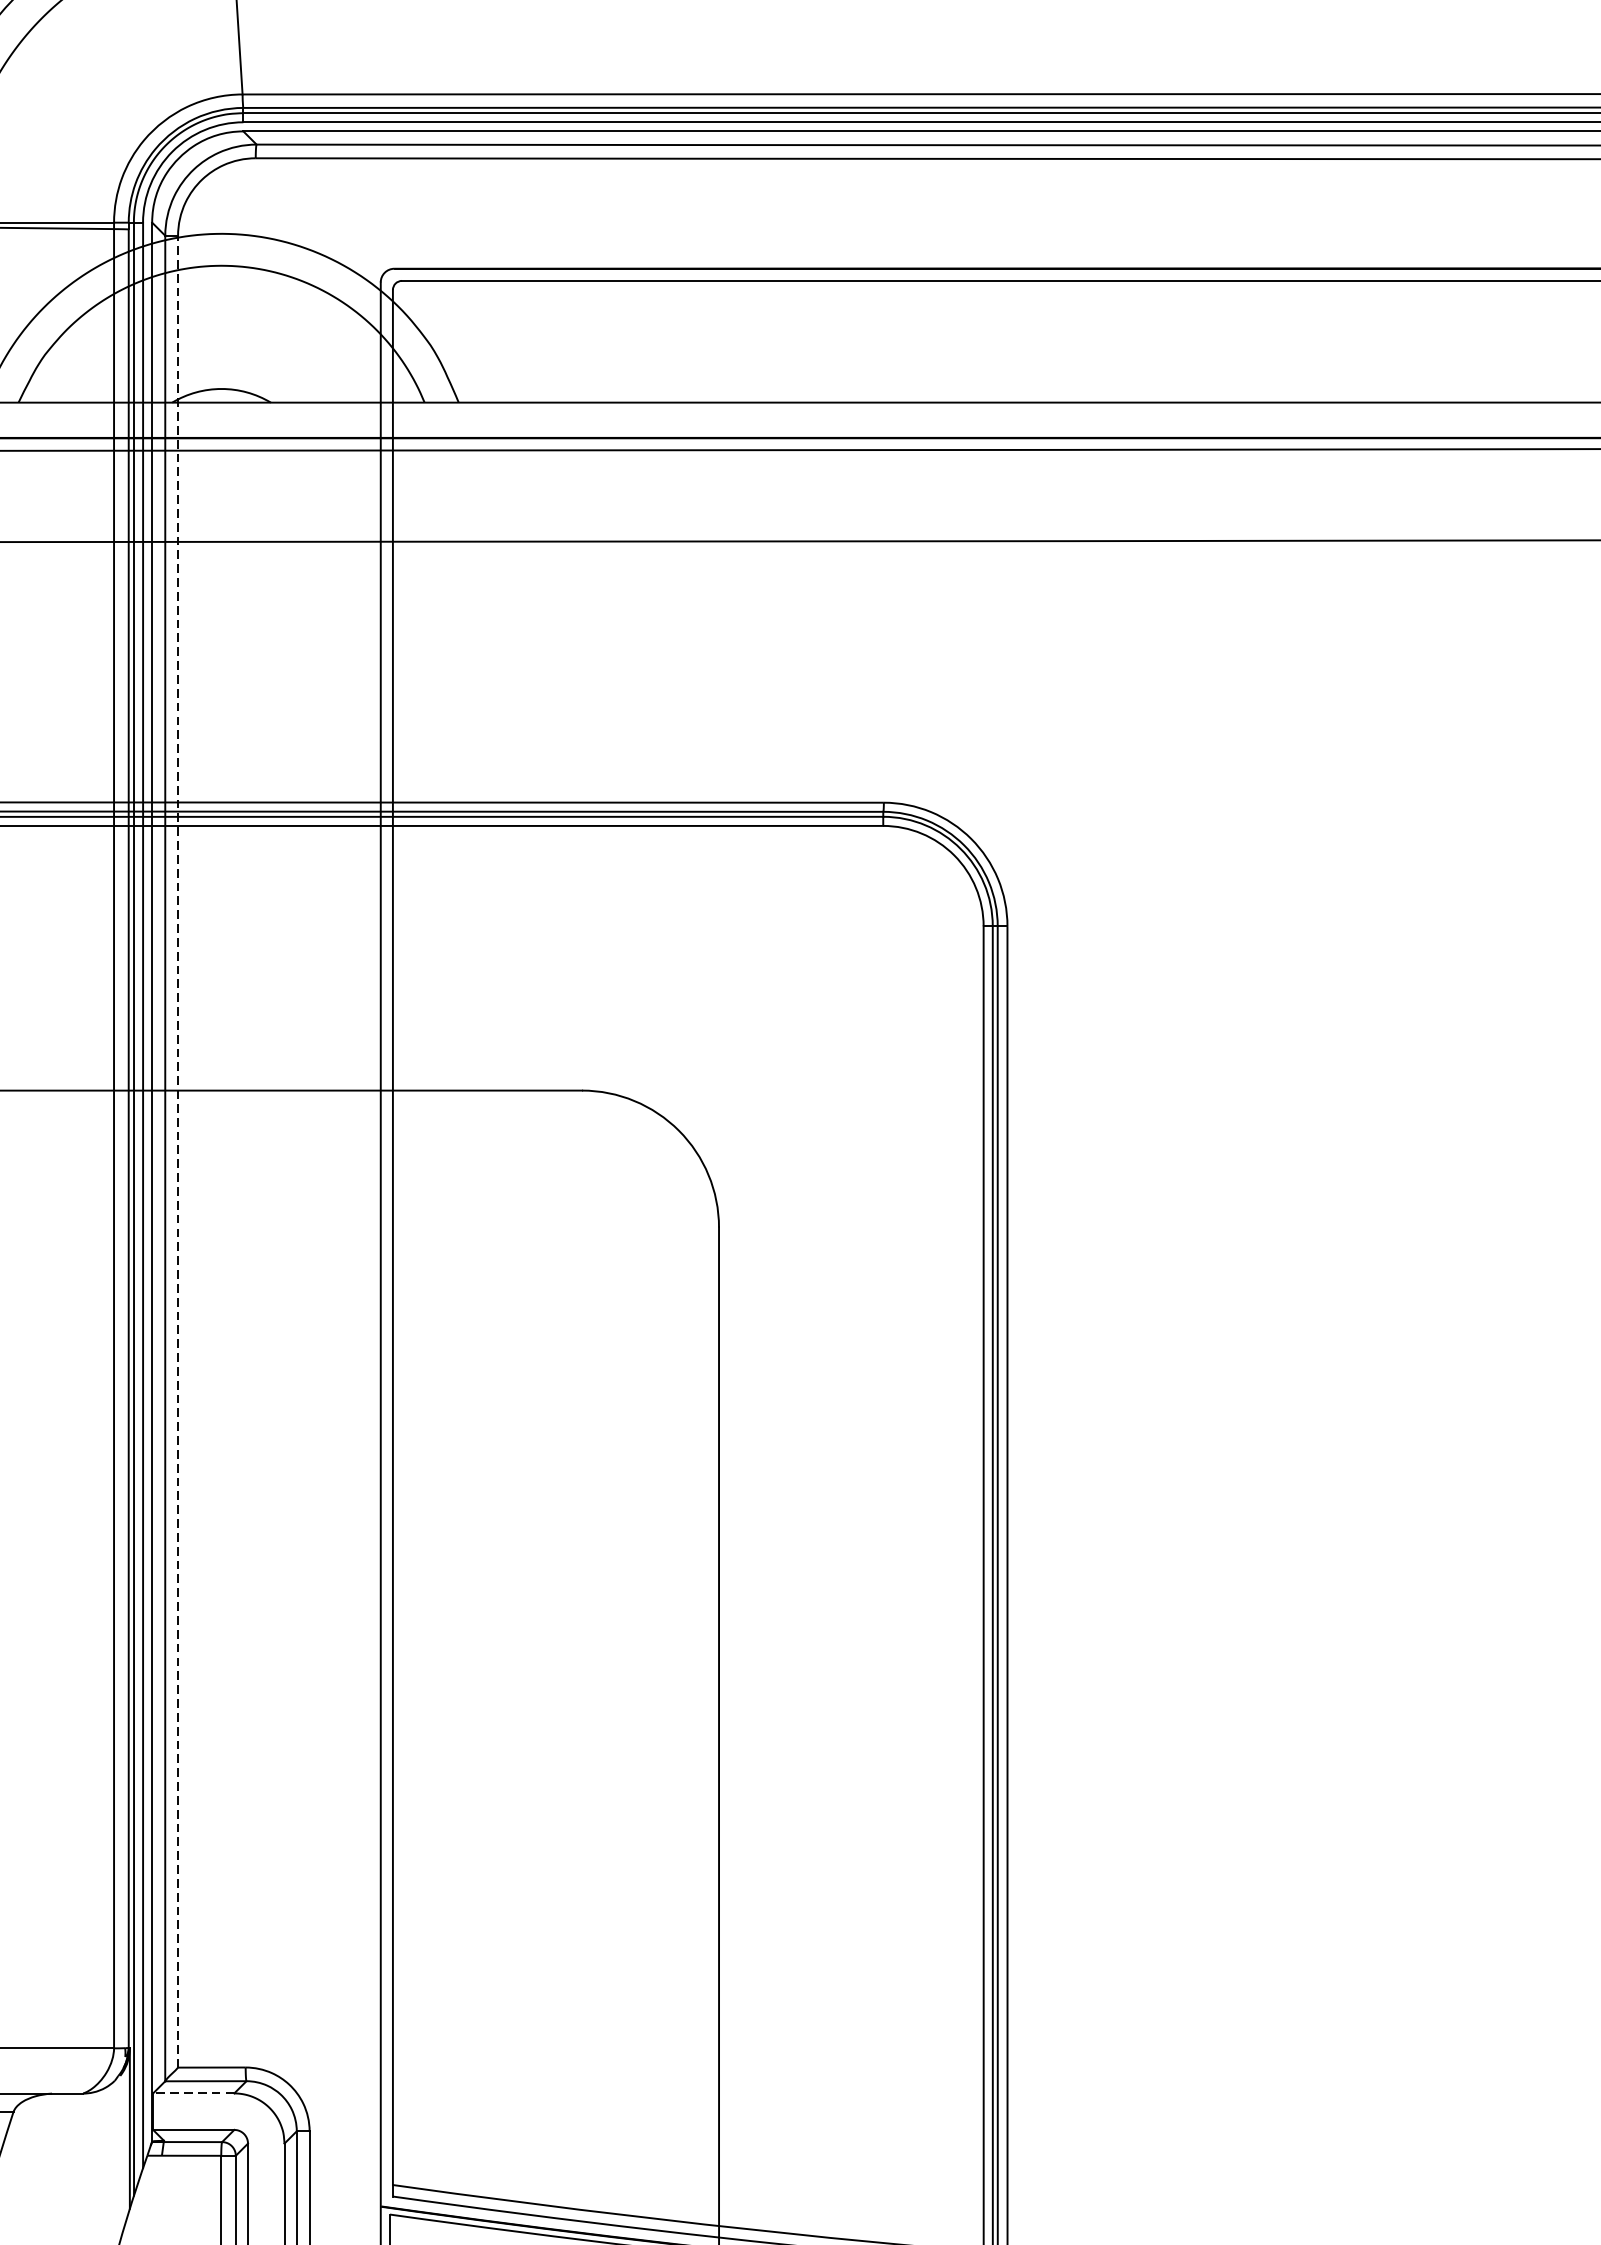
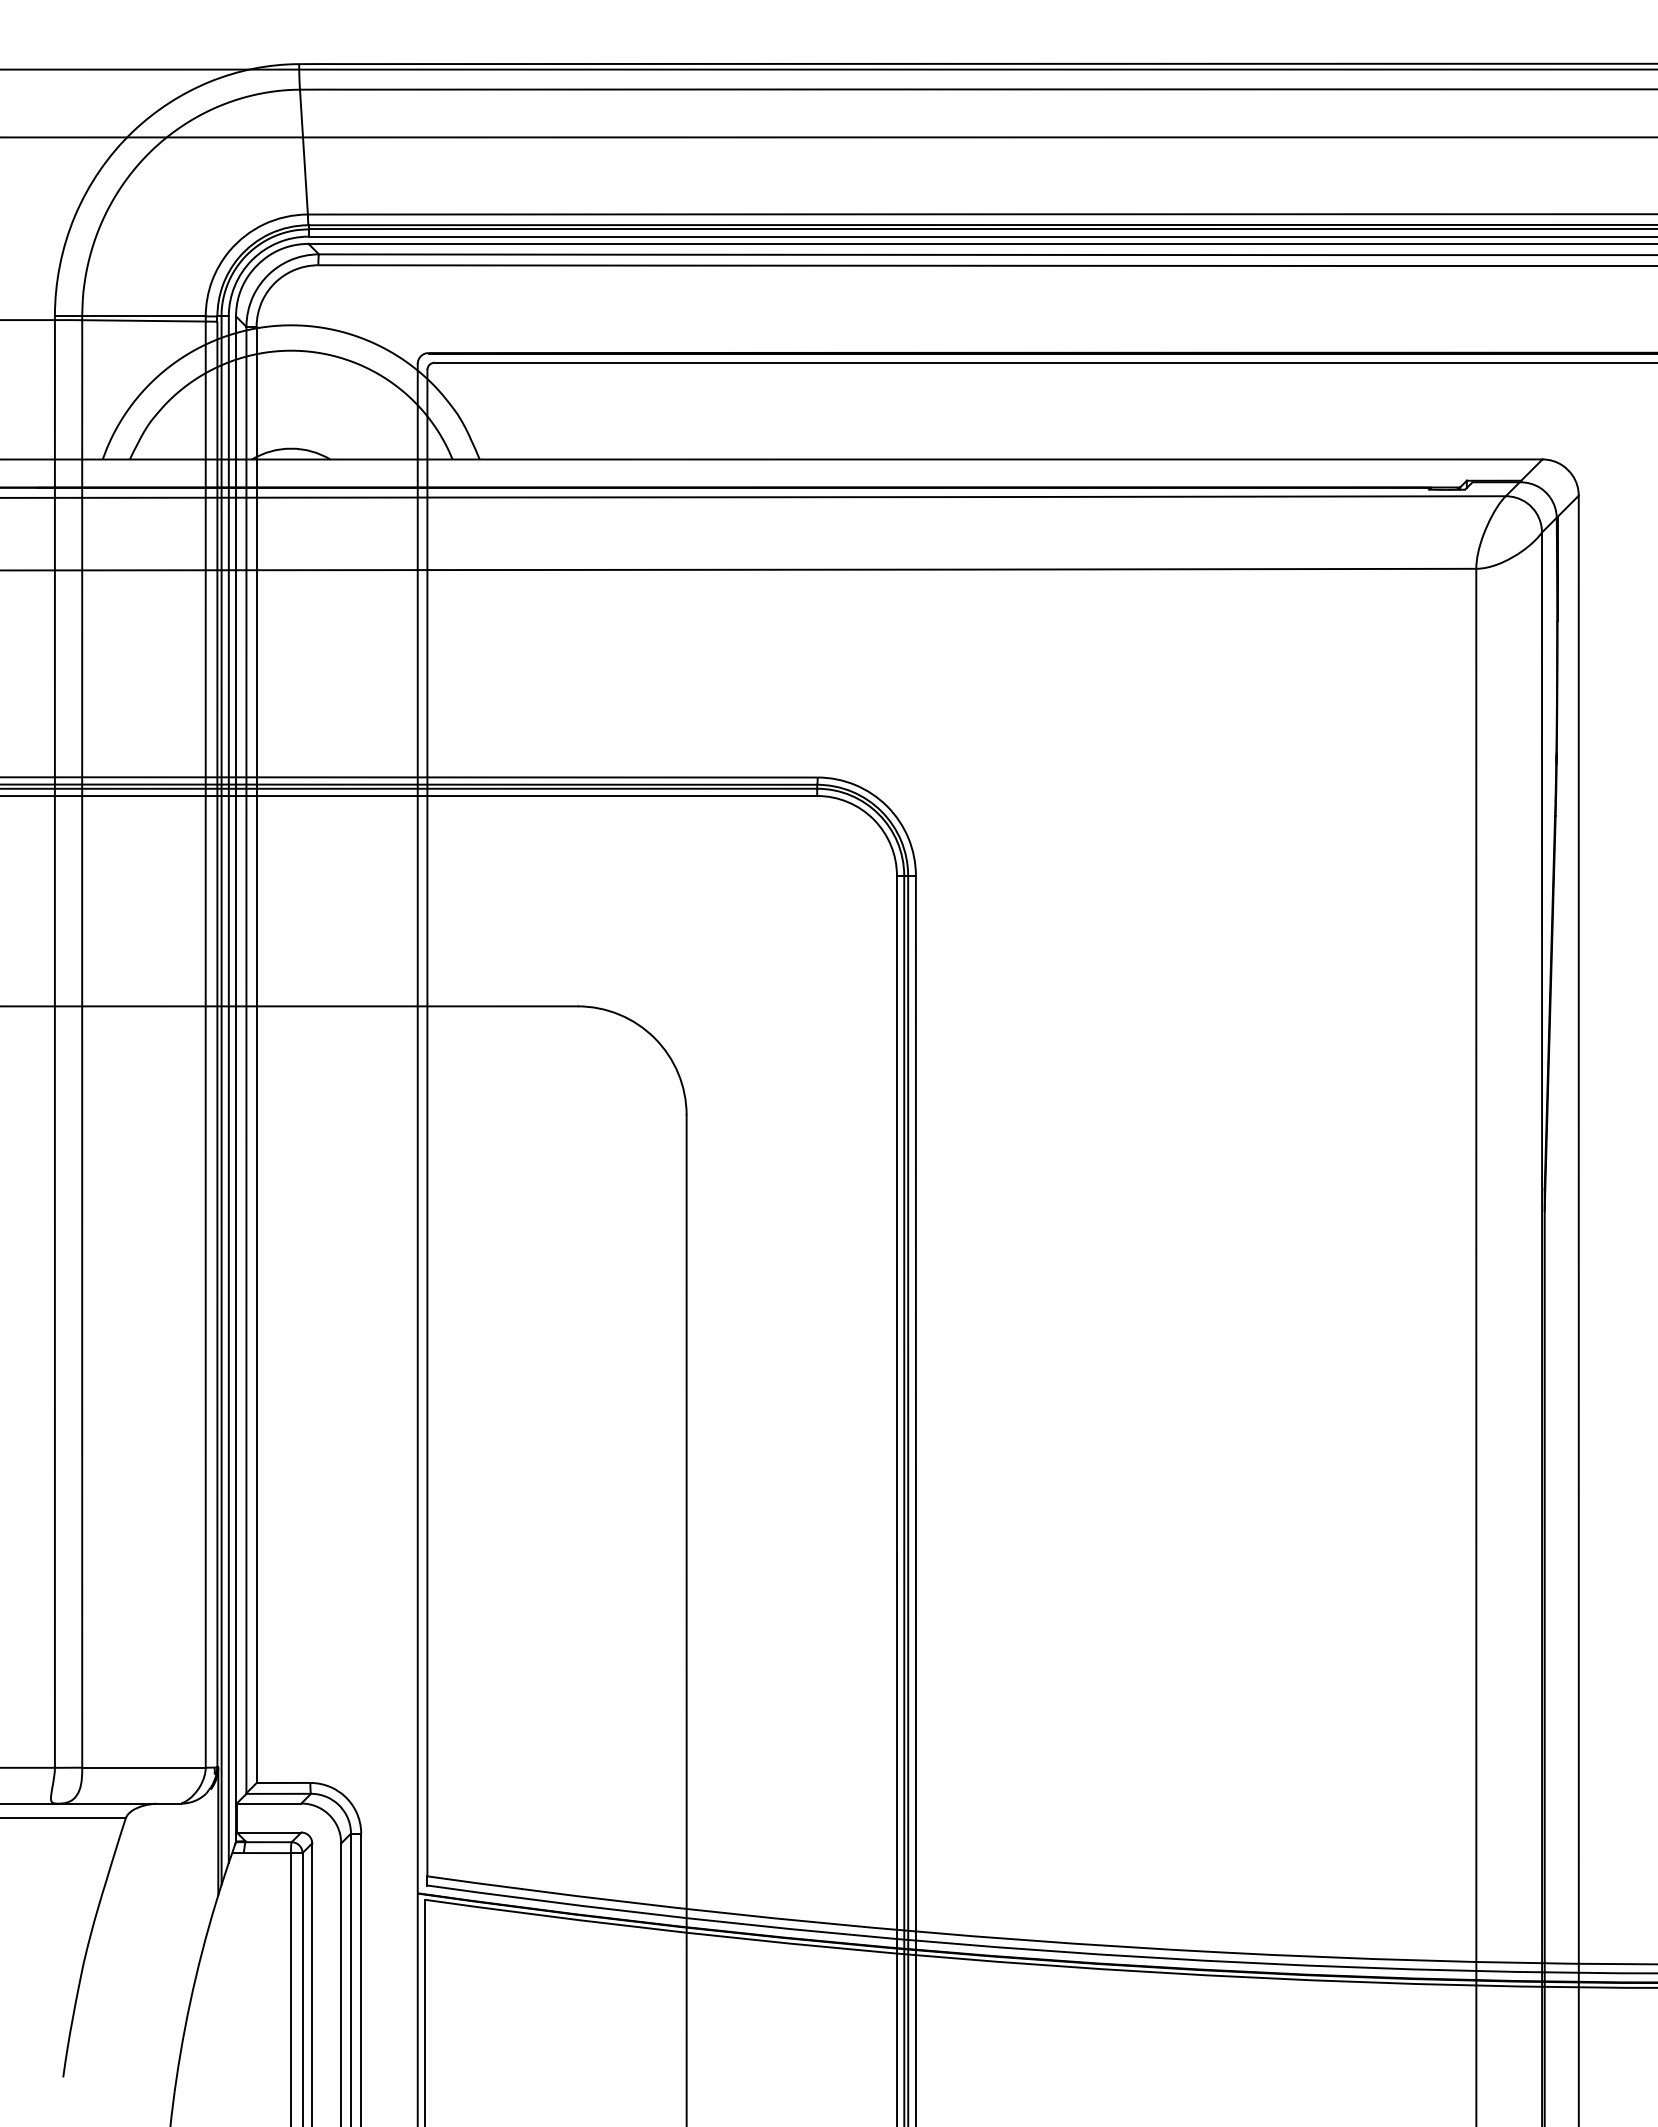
line: (177, 1151) -> (256, 1054), dashed -> solid
line: (193, 2093) -> (268, 1803), dashed -> solid

